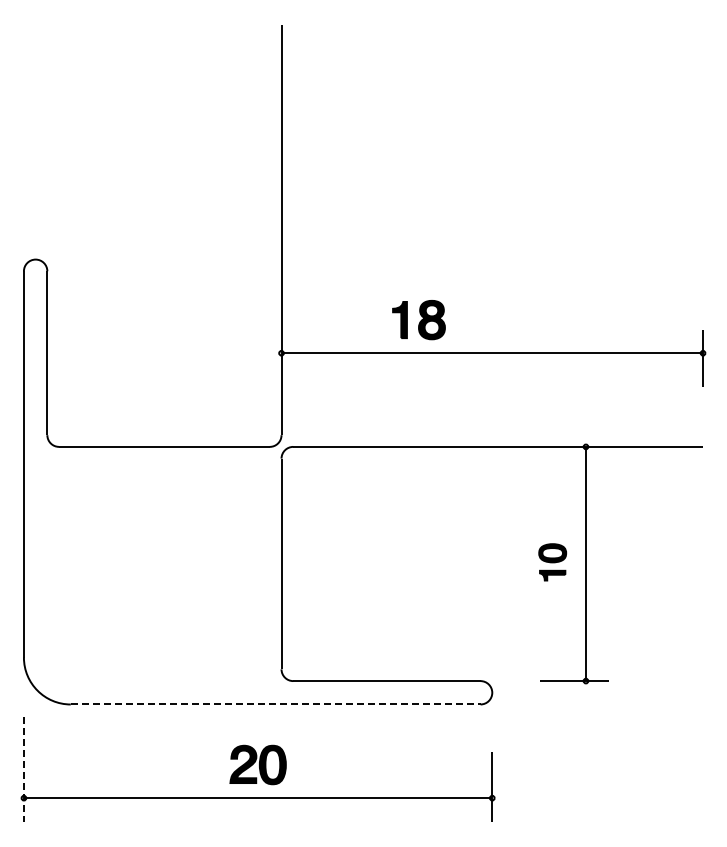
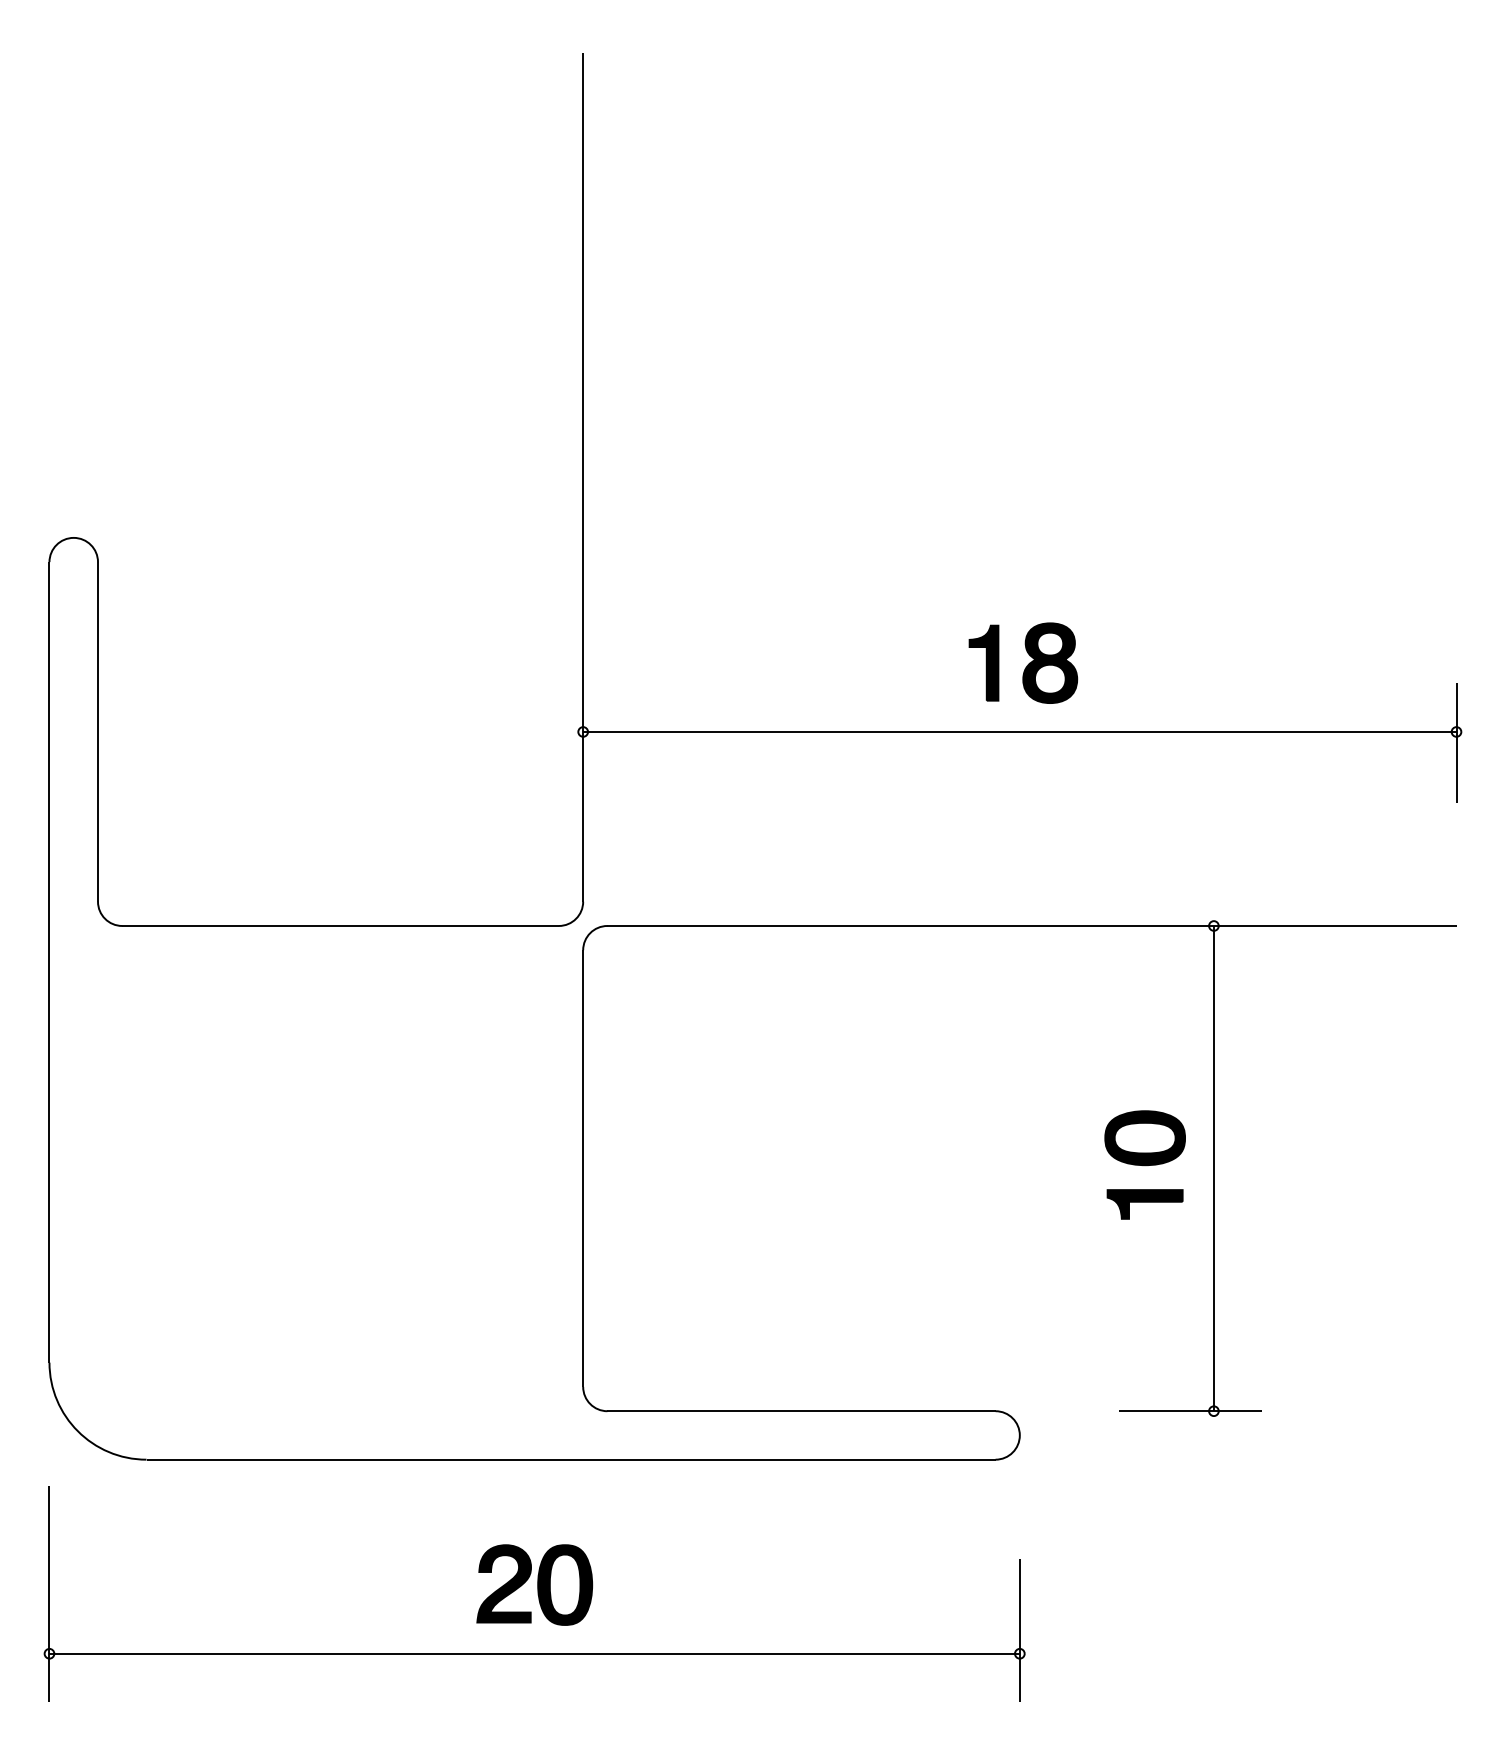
part: (418, 320) -> (1022, 664), moved
part: (552, 562) -> (1144, 1165), size x1.43
line: (275, 704) -> (570, 1459), dashed -> solid
line: (23, 769) -> (48, 1594), dashed -> solid

